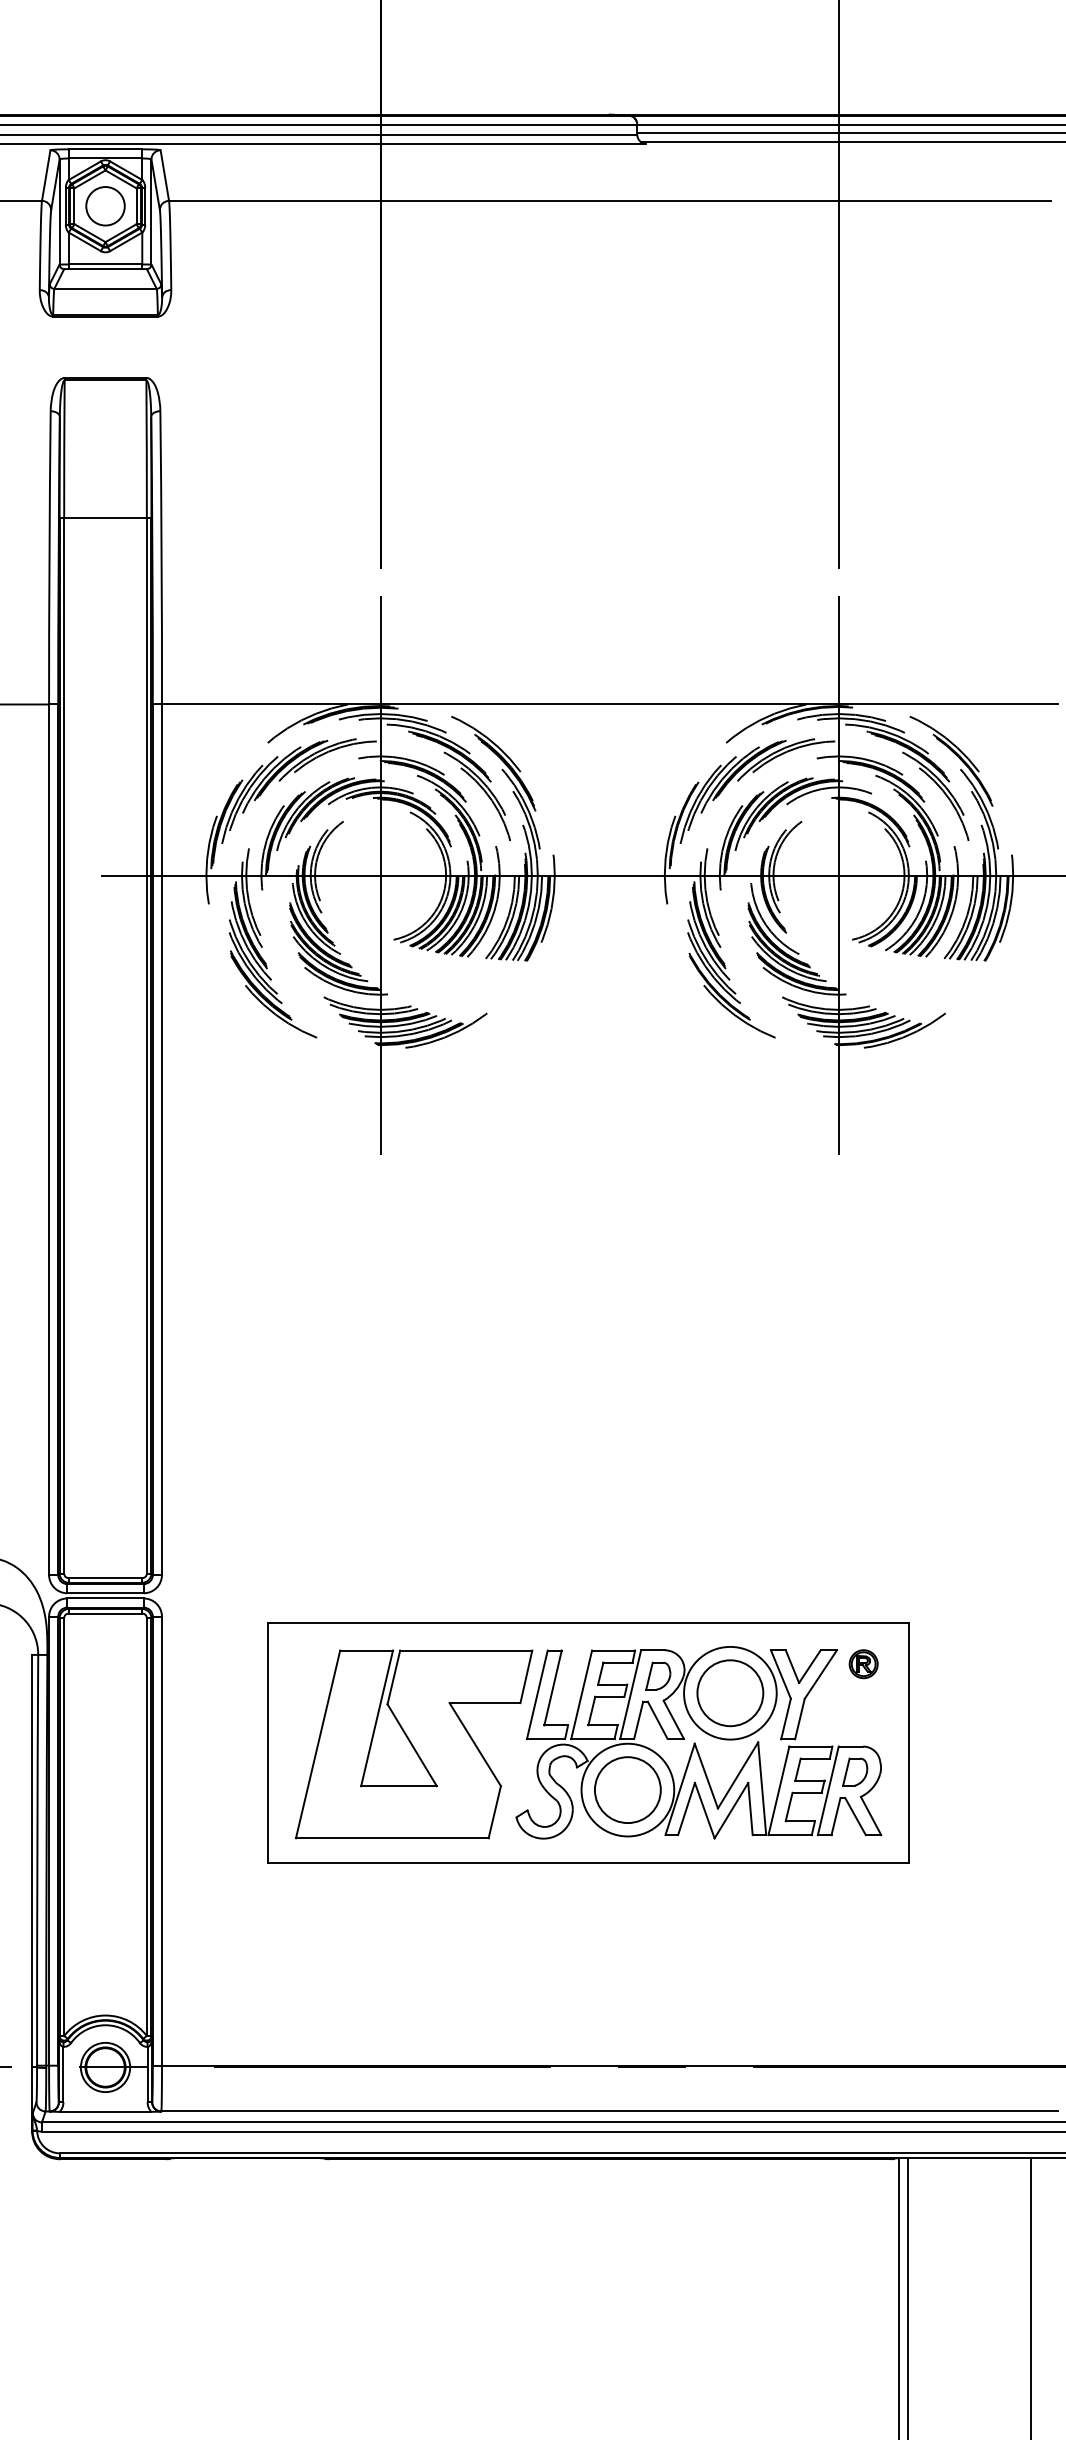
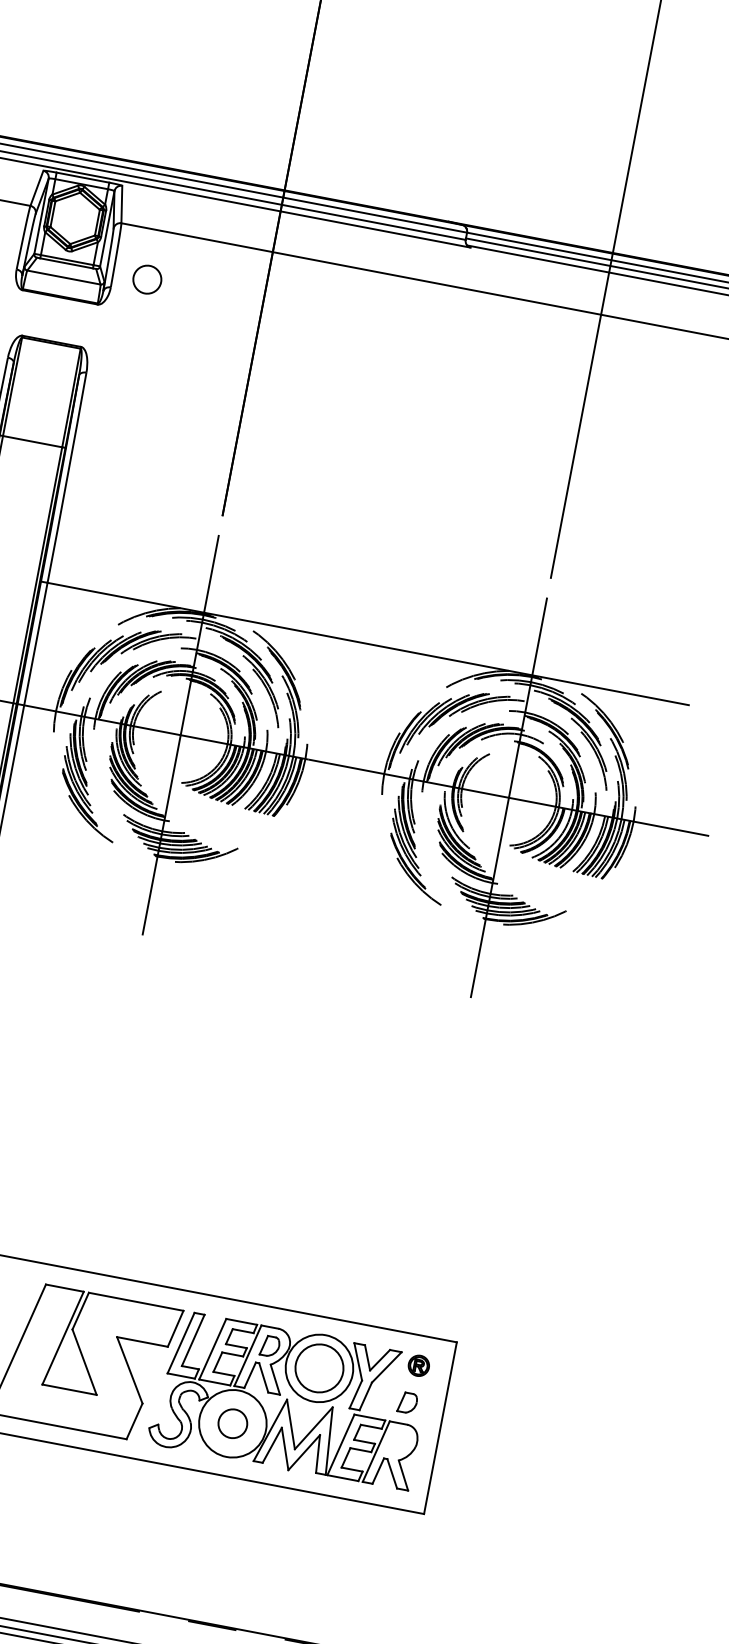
circle: (105, 206) -> (147, 279), moved
part: (855, 1771) -> (408, 1402), moved
circle: (627, 1790) -> (232, 1423), size x0.6

